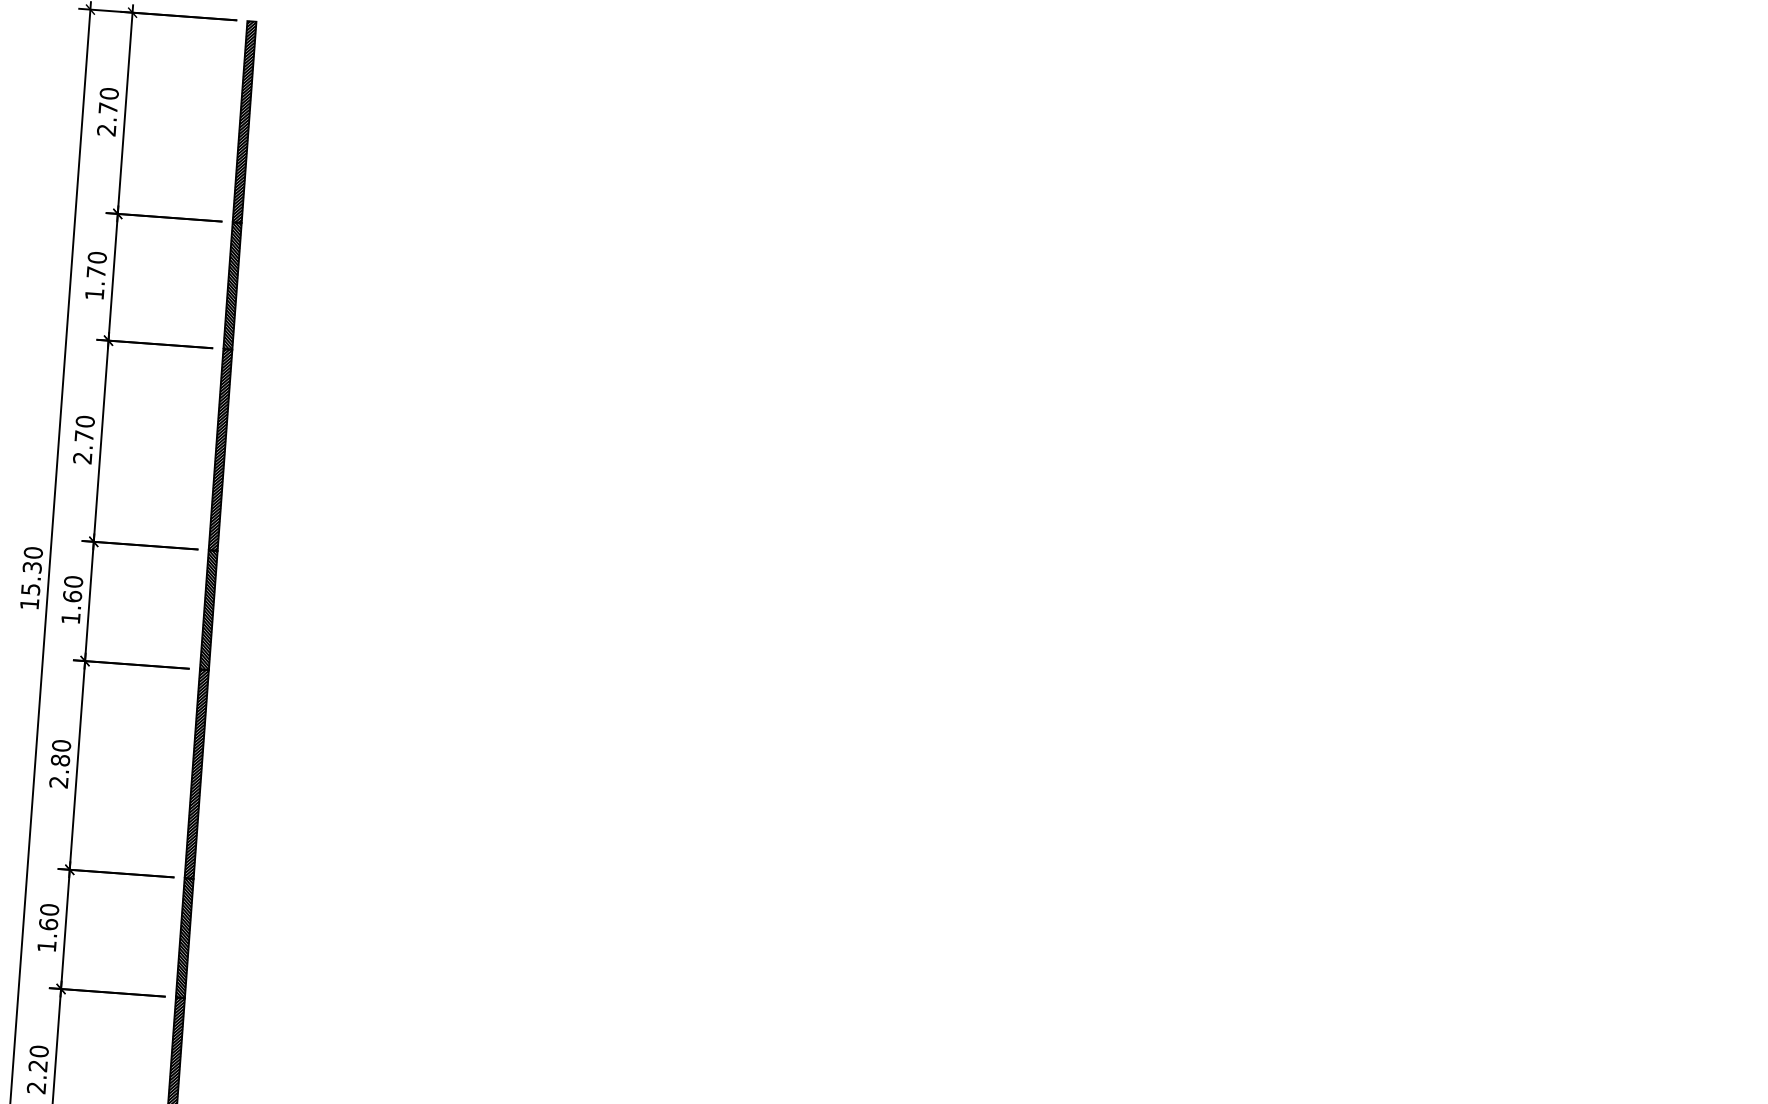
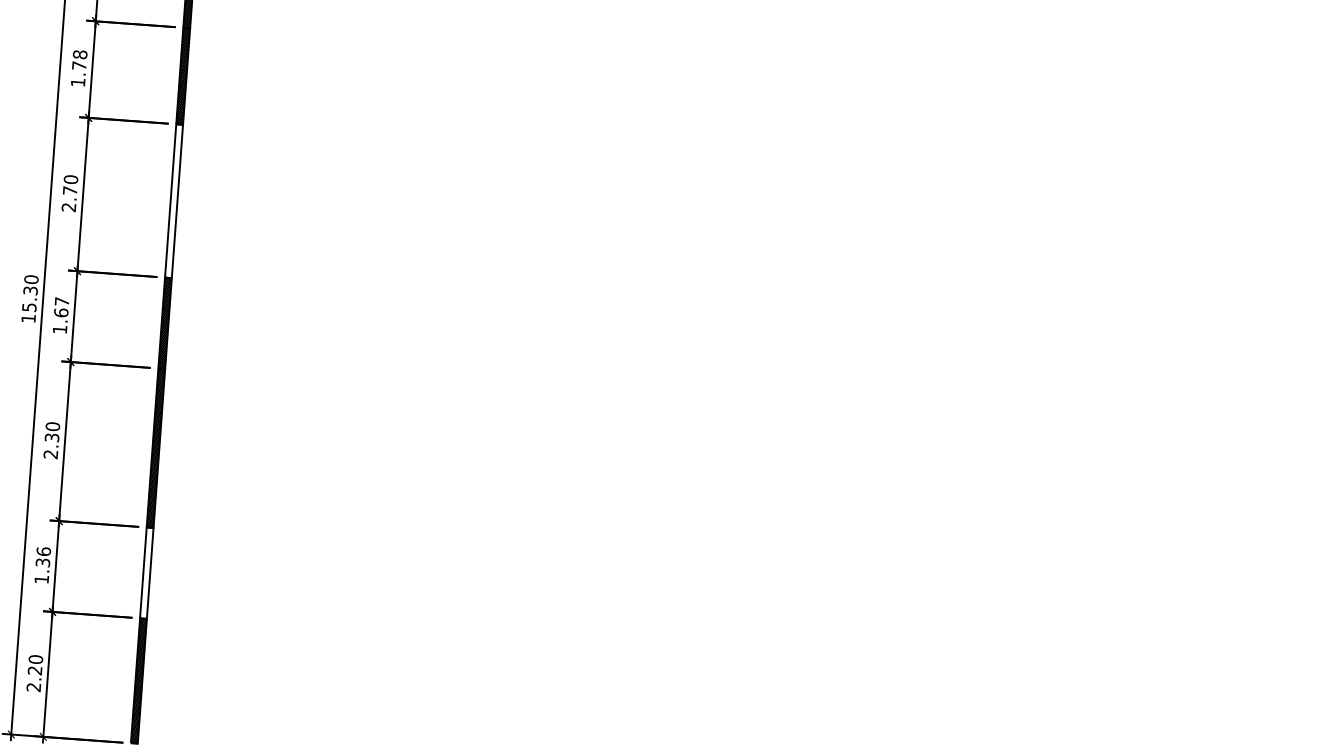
text: (97, 257) -> (80, 54), 1.70 -> 1.78
hatch: (220, 449) -> (174, 200), removed
text: (73, 581) -> (62, 301), 1.60 -> 1.67
text: (60, 760) -> (52, 437), 2.80 -> 2.30
text: (48, 917) -> (42, 557), 1.60 -> 1.36
hatch: (184, 937) -> (146, 572), removed

